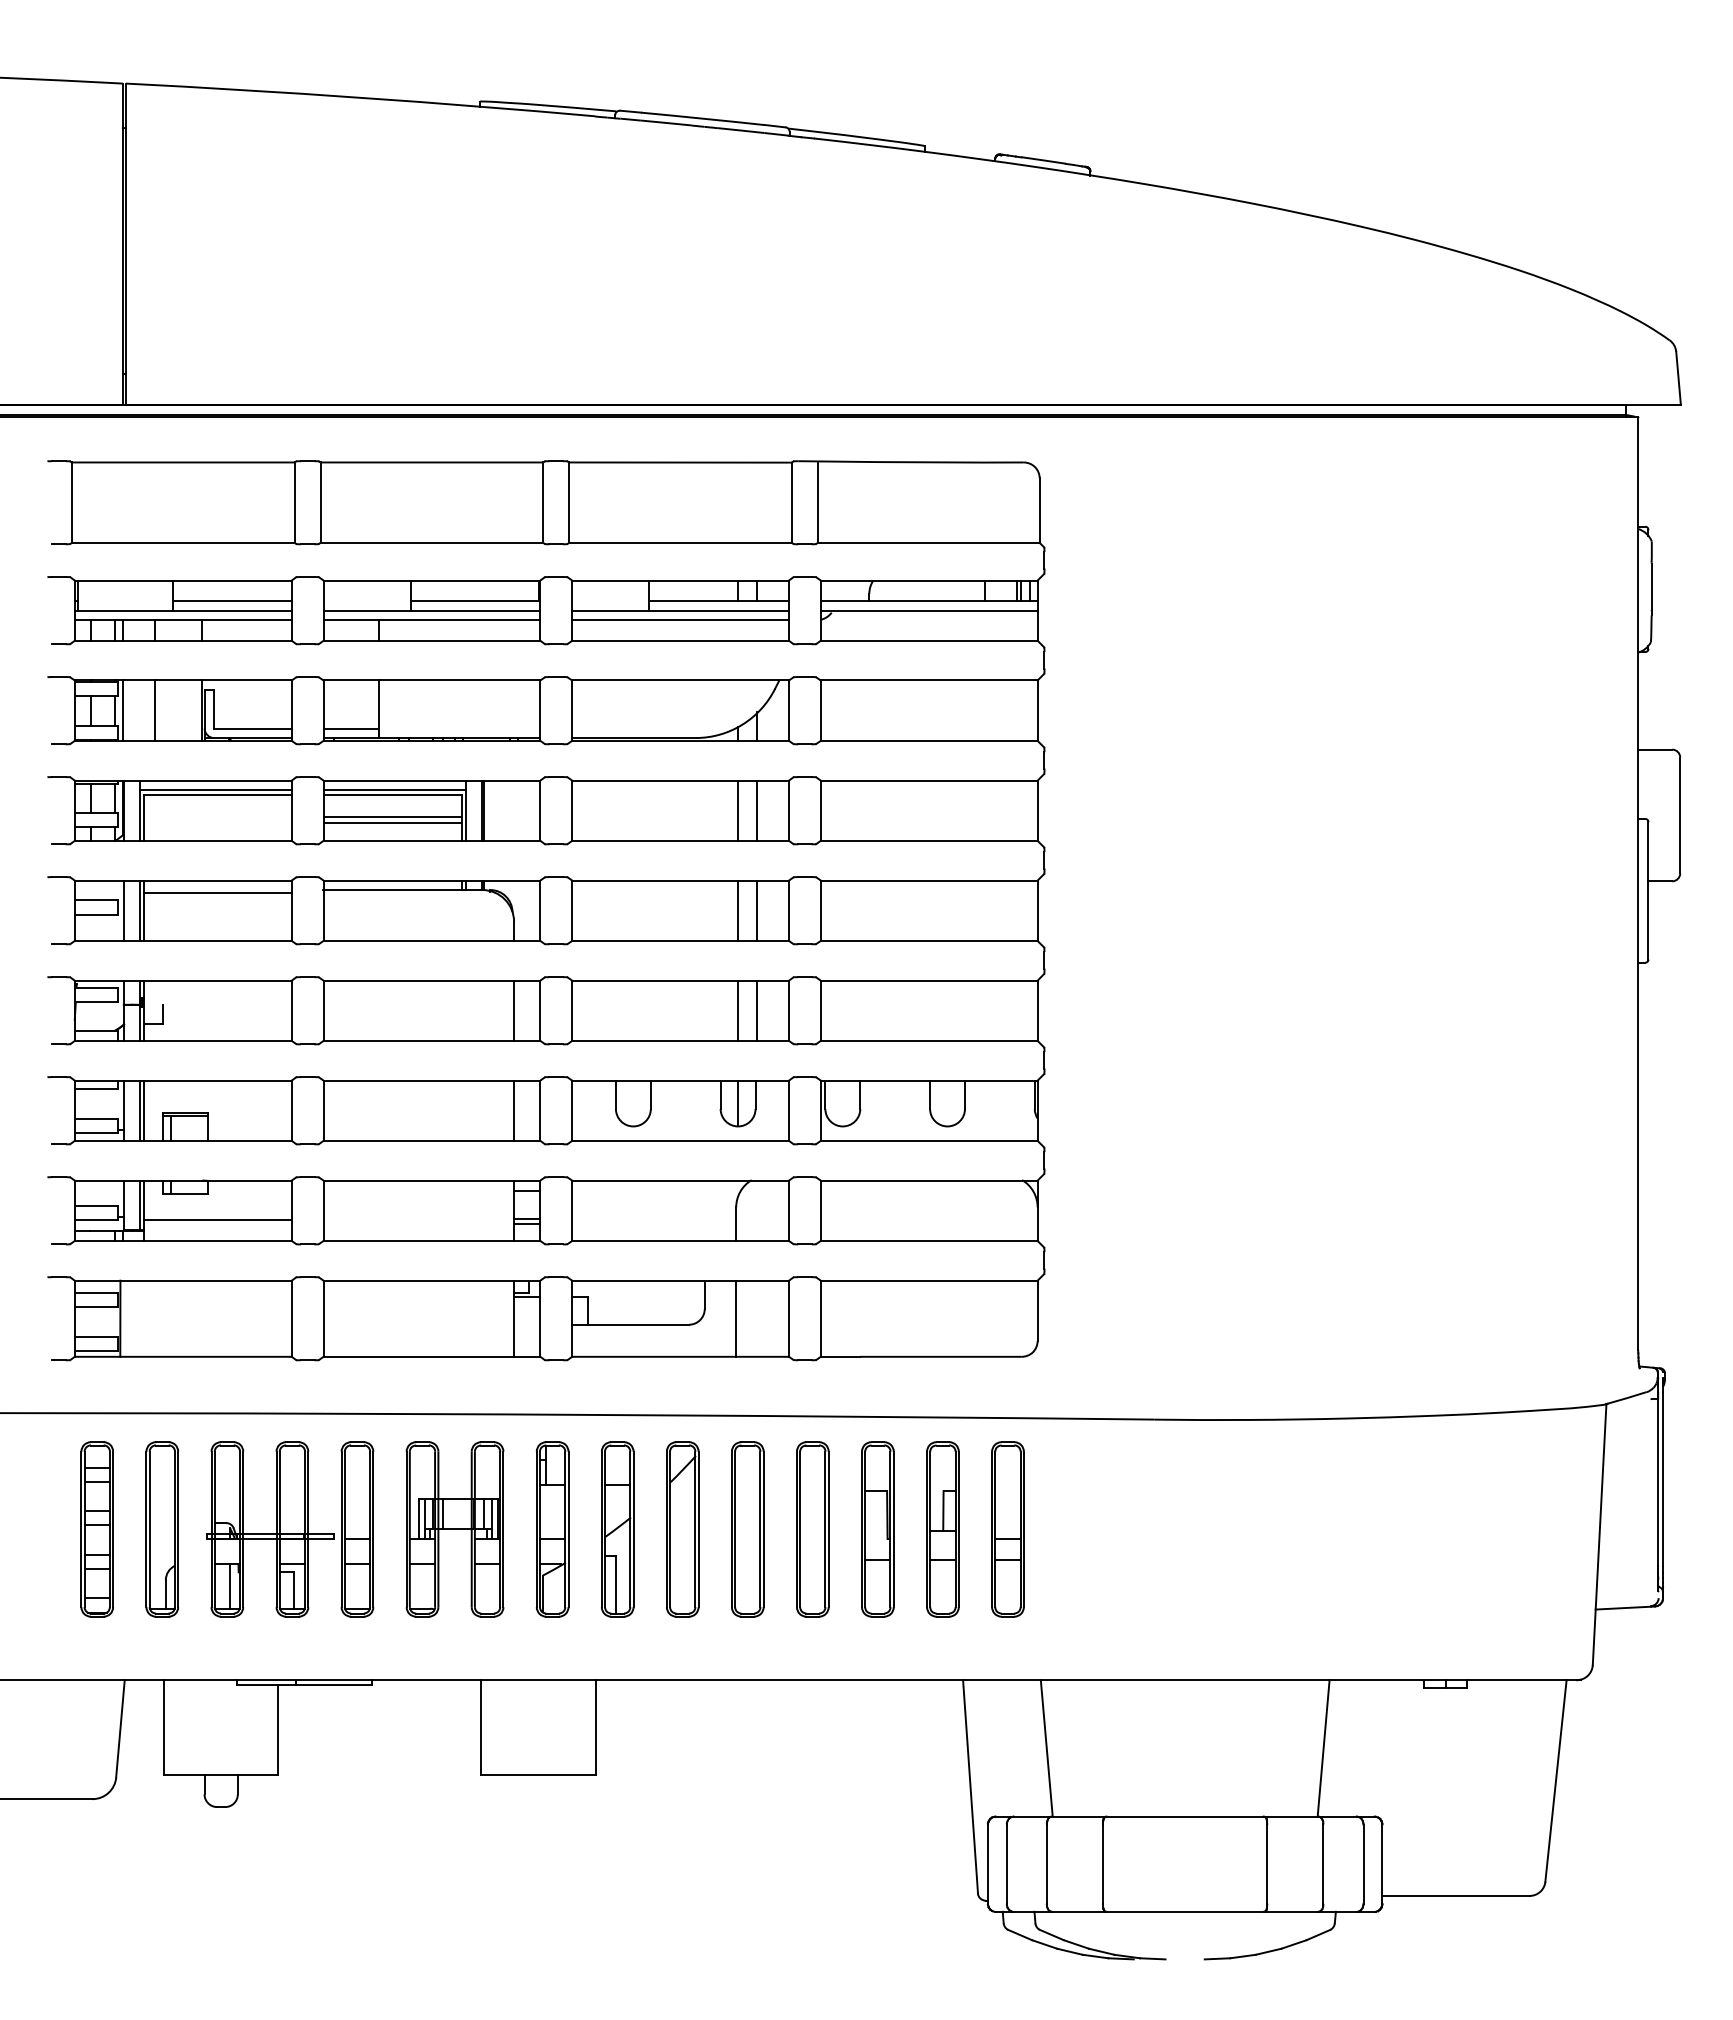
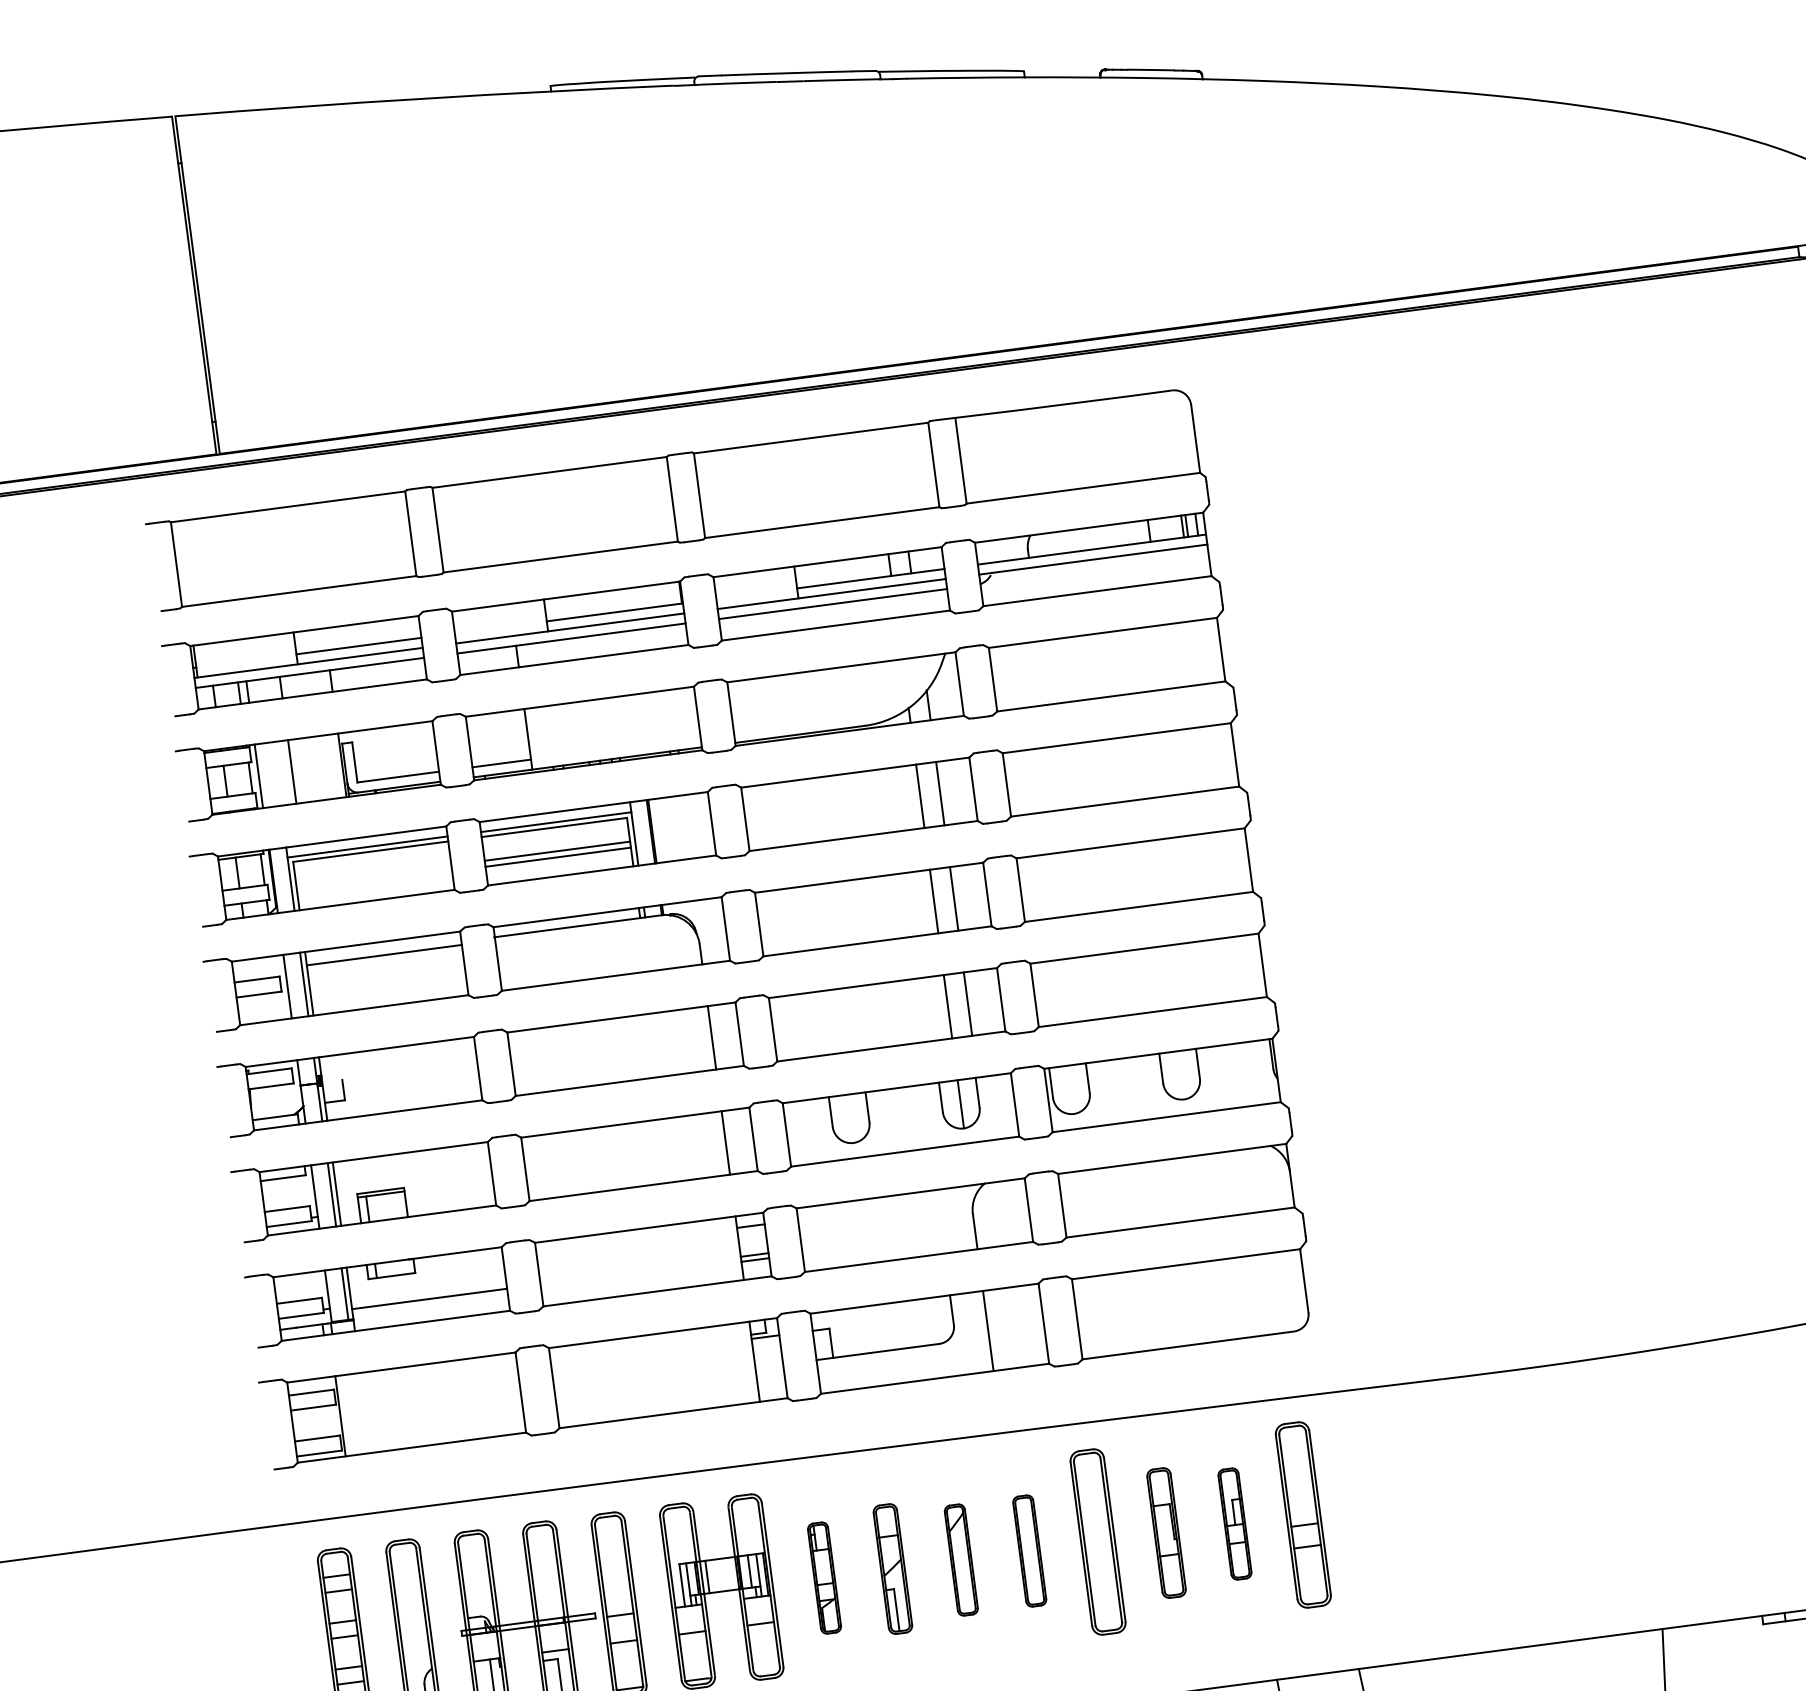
part: (552, 1529) -> (824, 1578), size x0.6
part: (617, 1529) -> (892, 1569), size x0.7
part: (682, 1529) -> (961, 1560), size x0.6
part: (747, 1529) -> (1029, 1551), size x0.6
part: (877, 1529) -> (1166, 1533), size x0.7
part: (942, 1529) -> (1234, 1524), size x0.6

